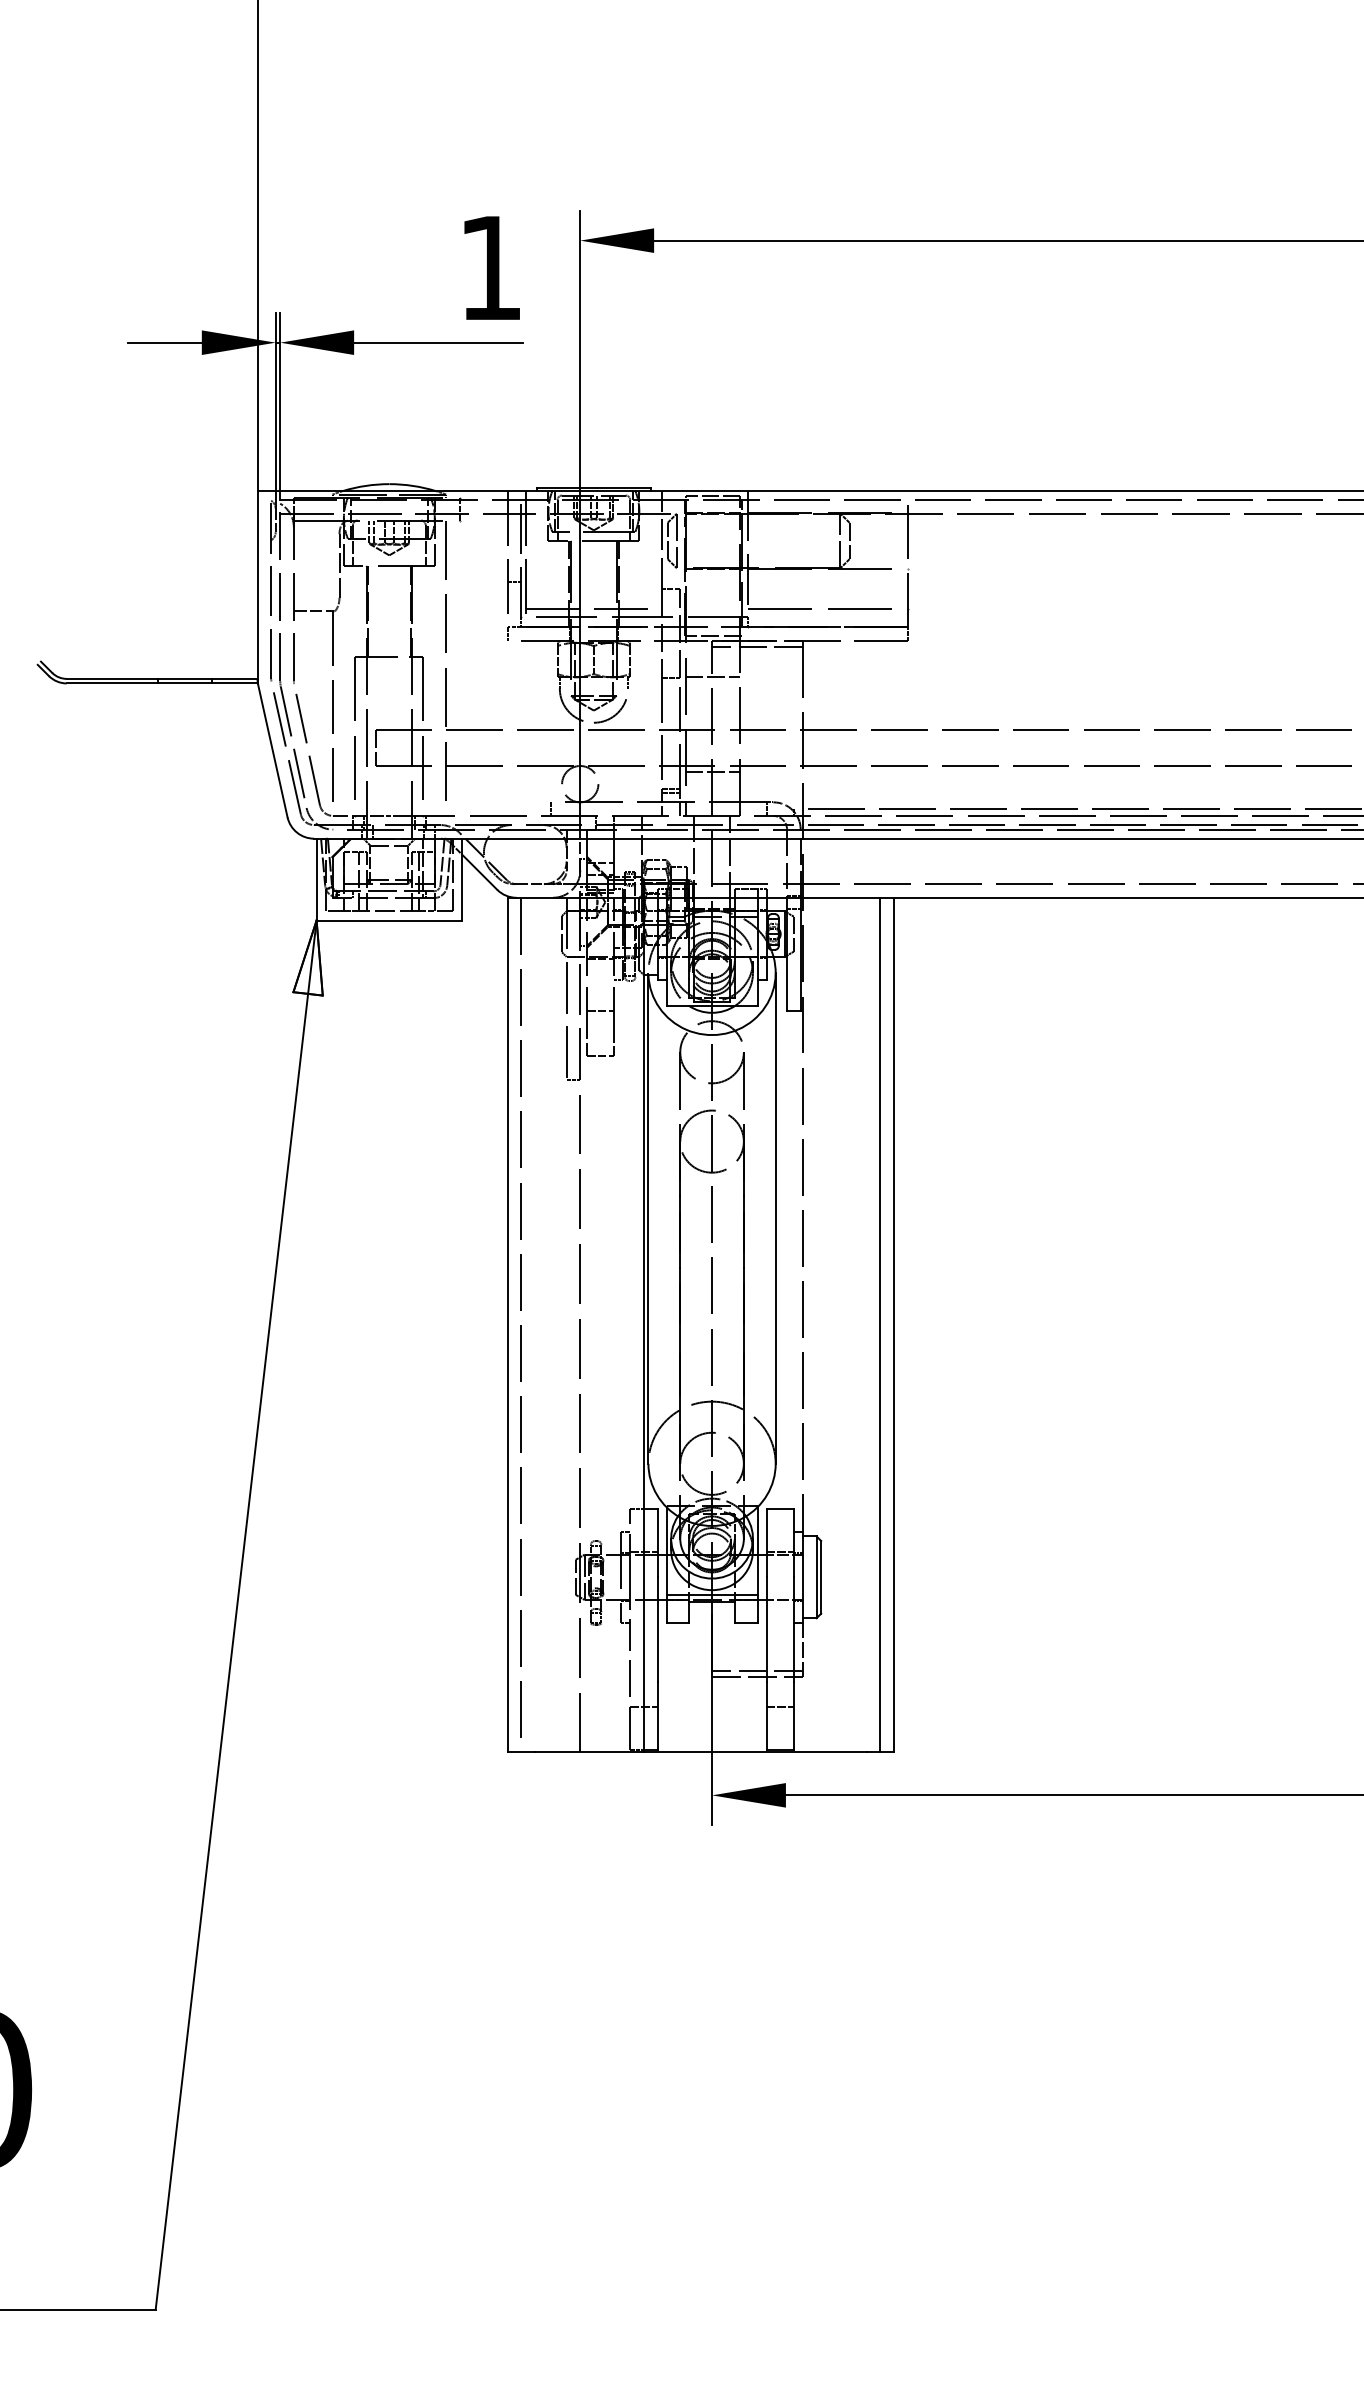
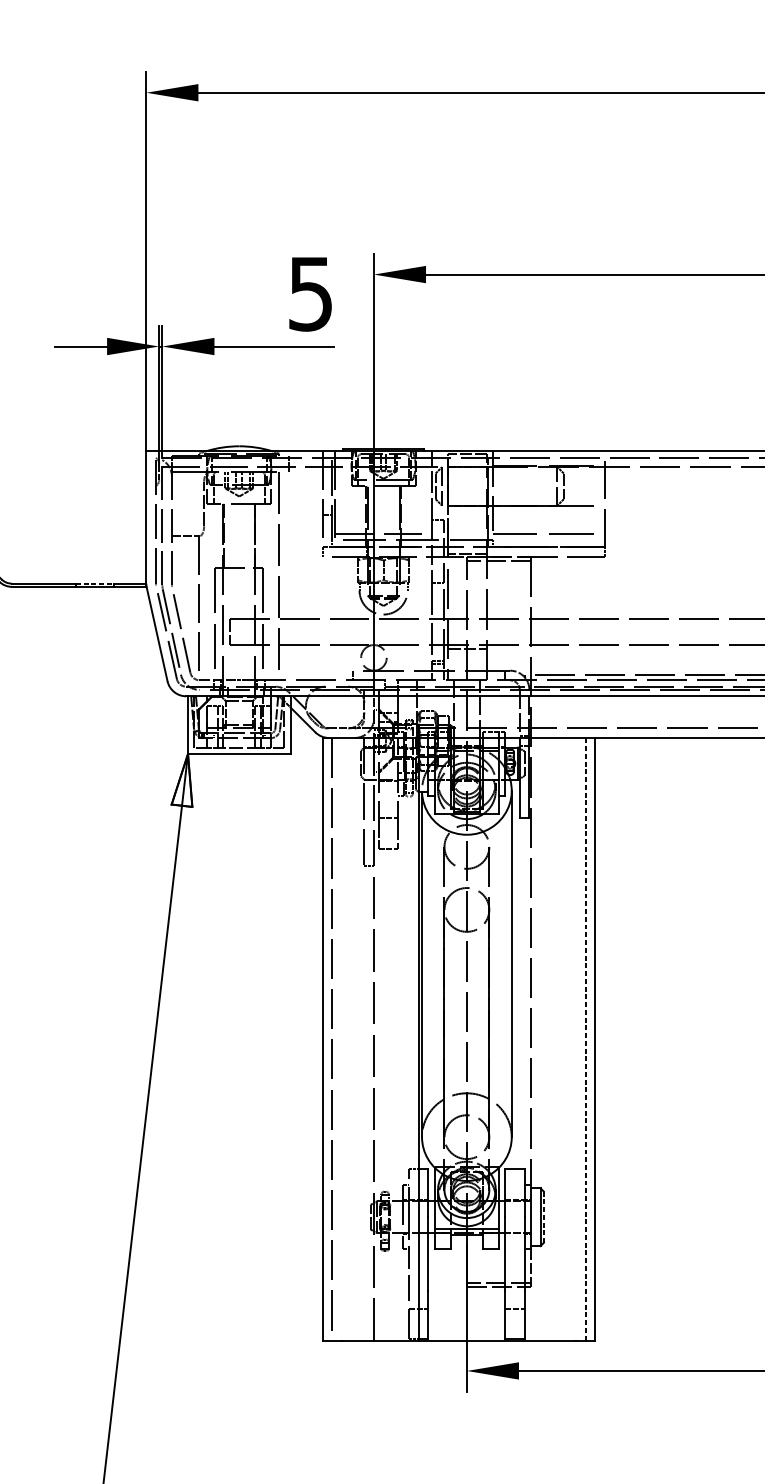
text: (490, 268) -> (310, 294), 1 -> 5
line: (712, 676) -> (467, 581), removed
line: (185, 678) -> (95, 583), solid -> dashed
line: (880, 1324) -> (585, 1038), solid -> dashed
line: (821, 1577) -> (544, 1217), solid -> dashed

